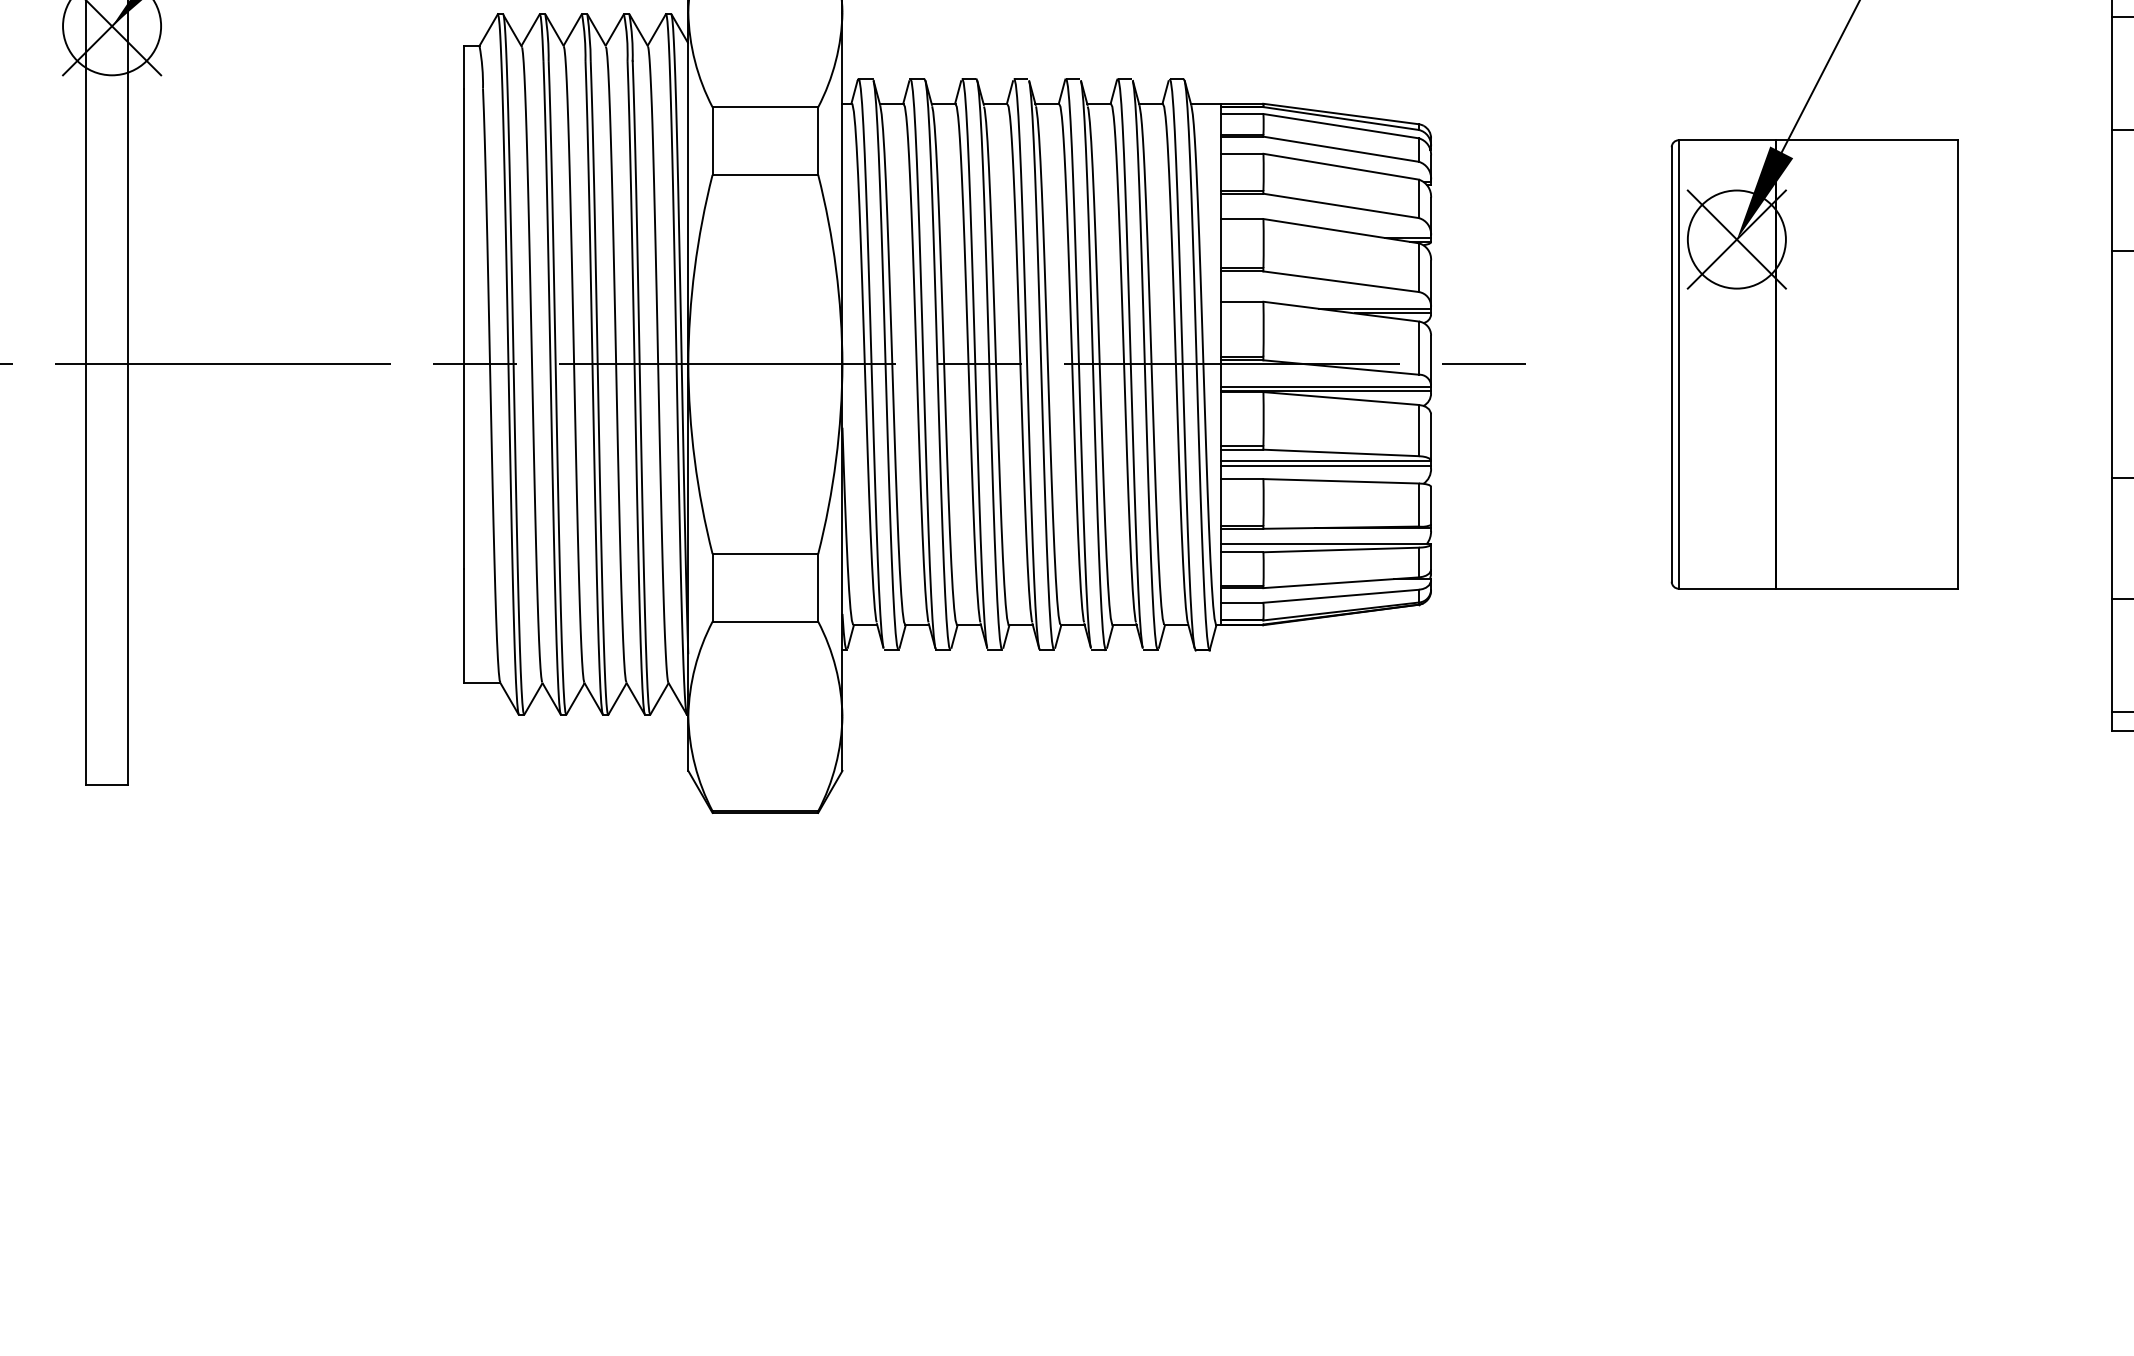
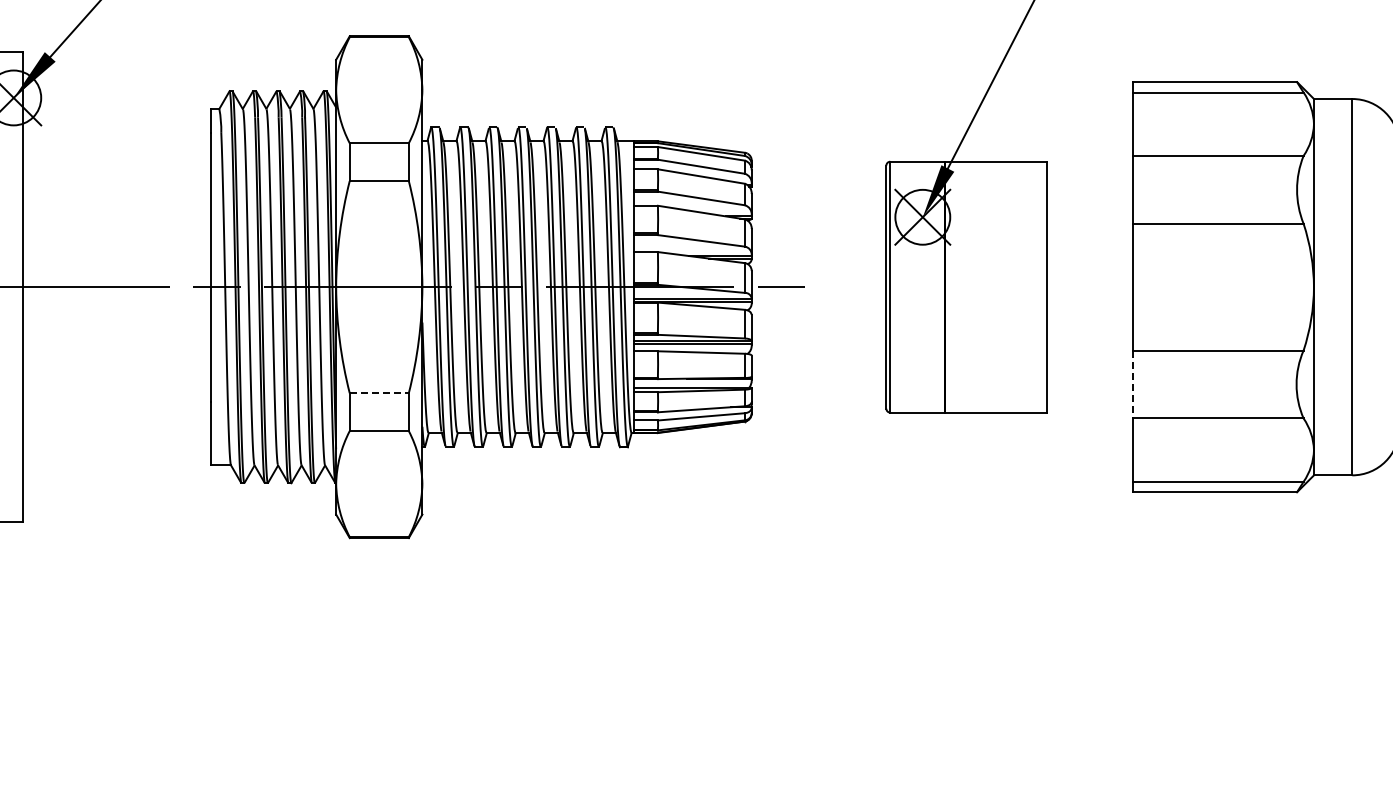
line: (2111, 538) -> (1132, 384), solid -> dashed
line: (765, 554) -> (379, 393), solid -> dashed

